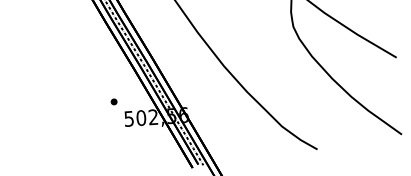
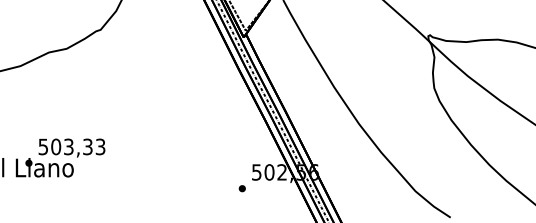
part: (113, 101) -> (241, 188), moved

